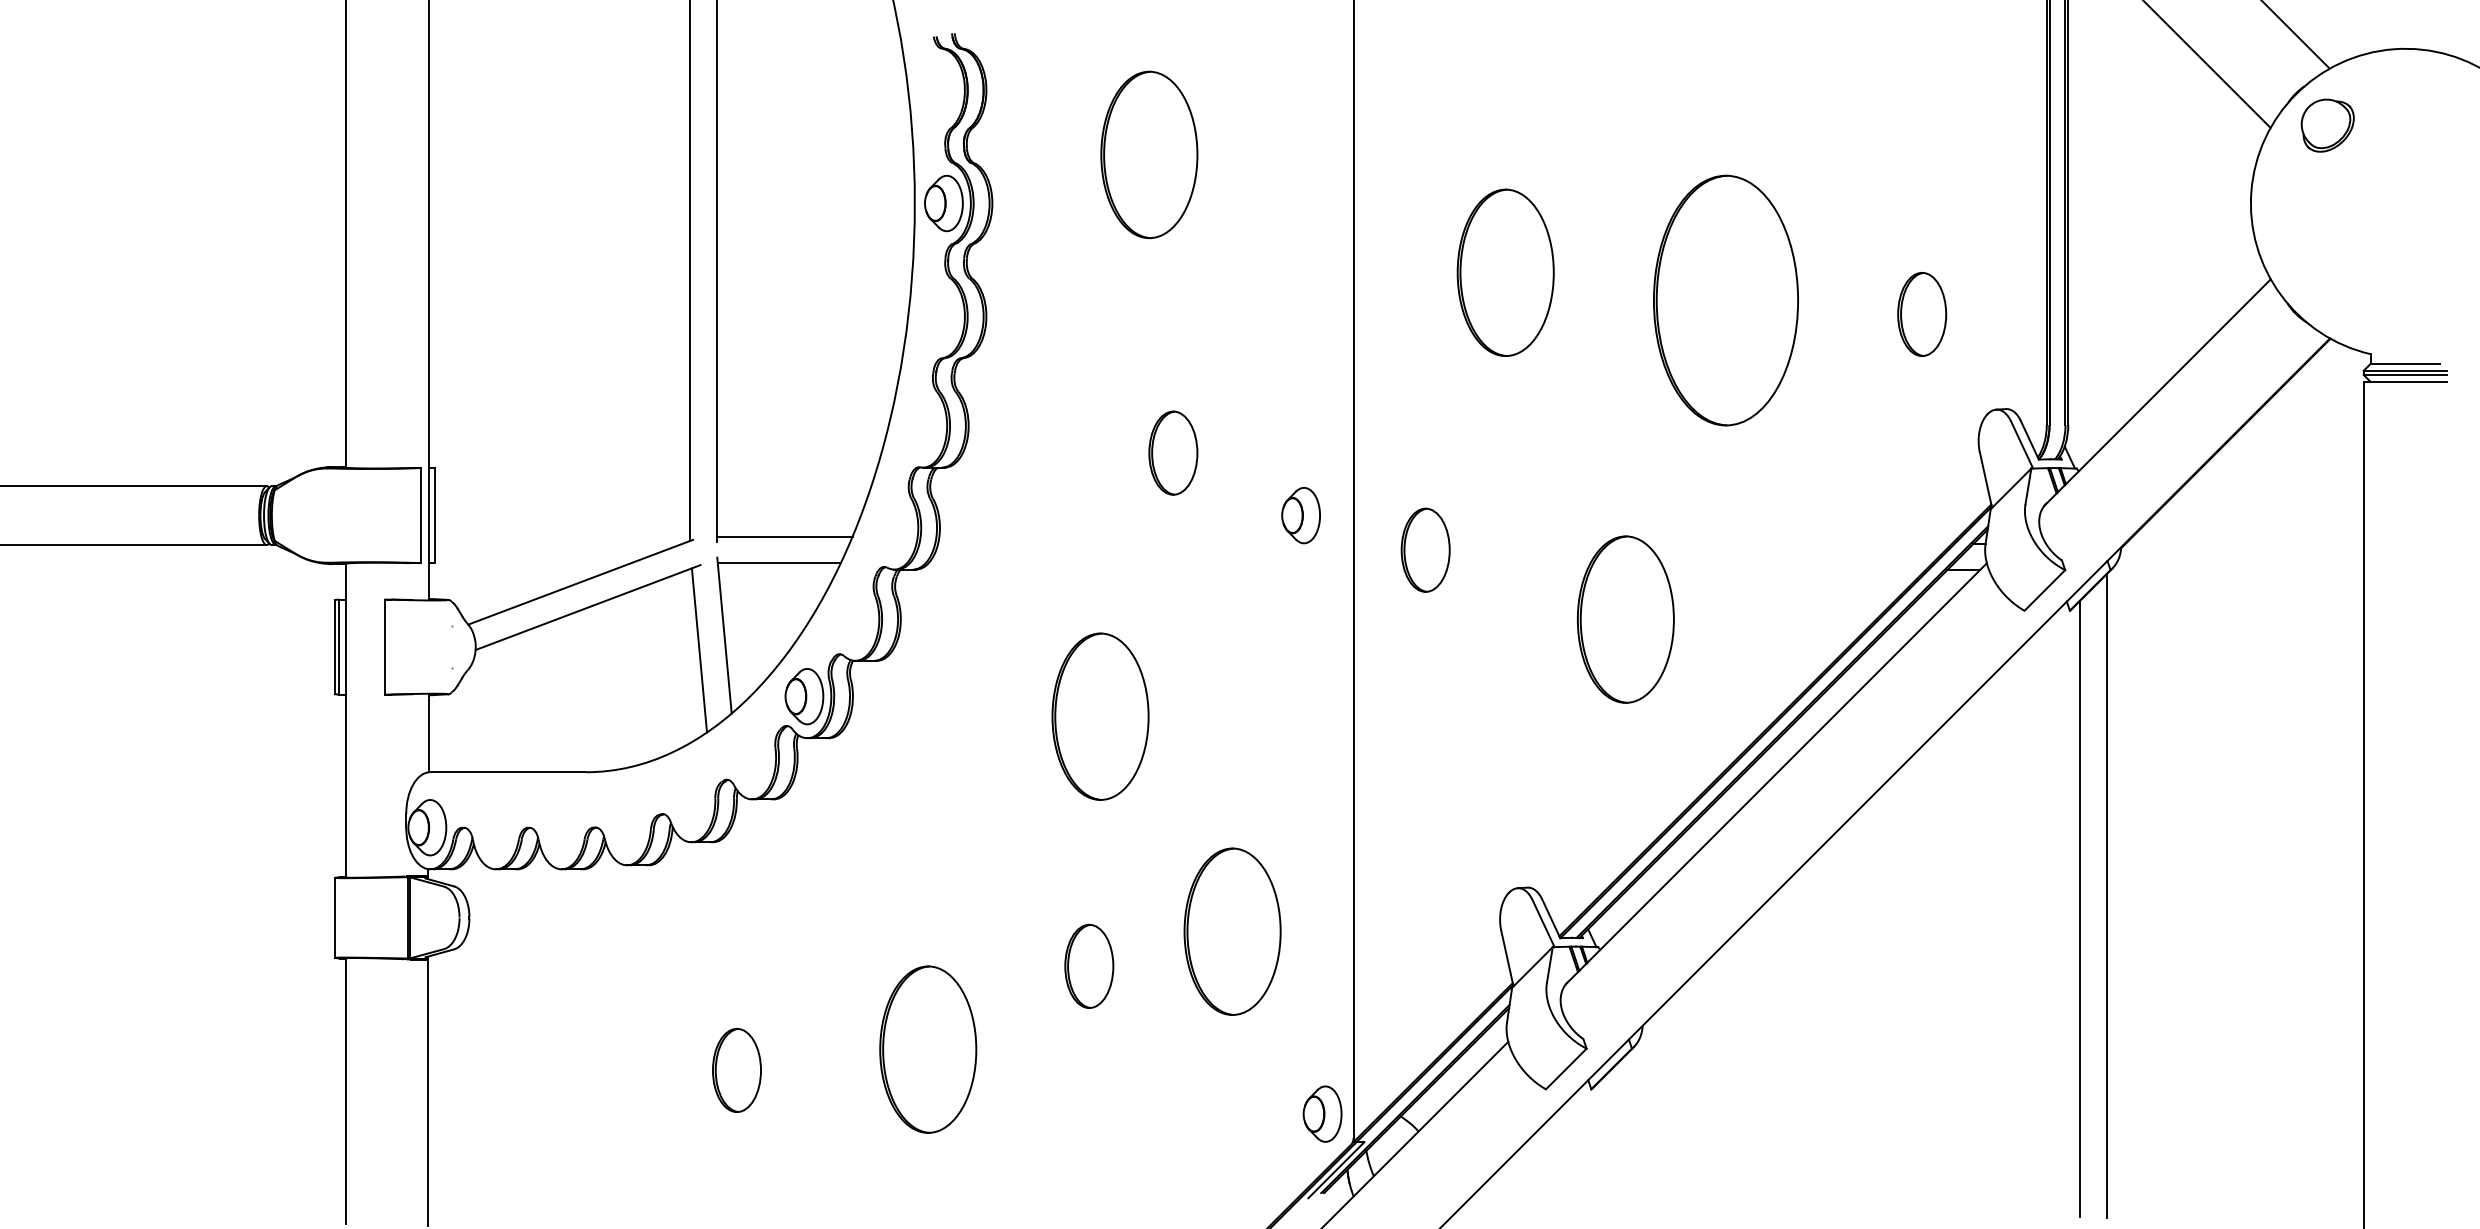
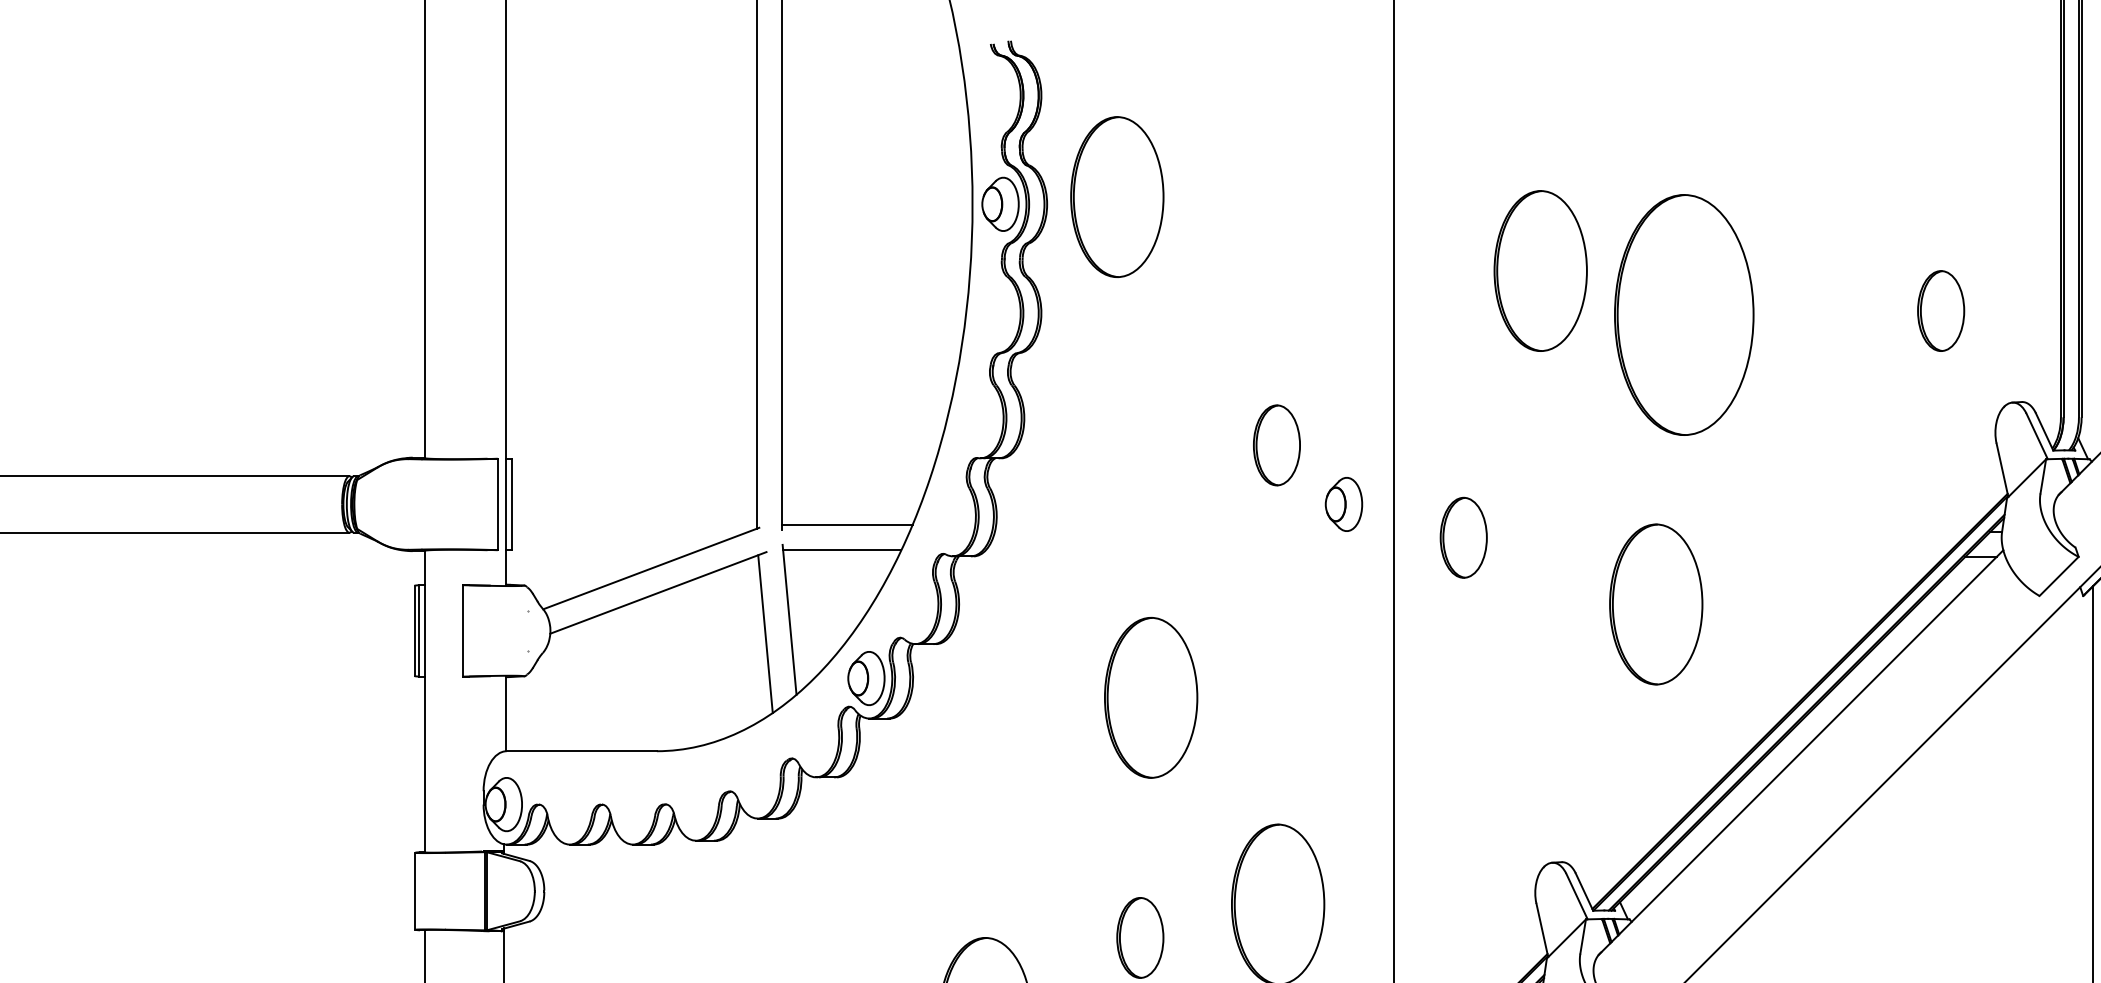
part: (1149, 154) -> (1117, 196), moved
part: (1725, 300) -> (1683, 314), moved
part: (1173, 452) -> (1277, 444), moved

